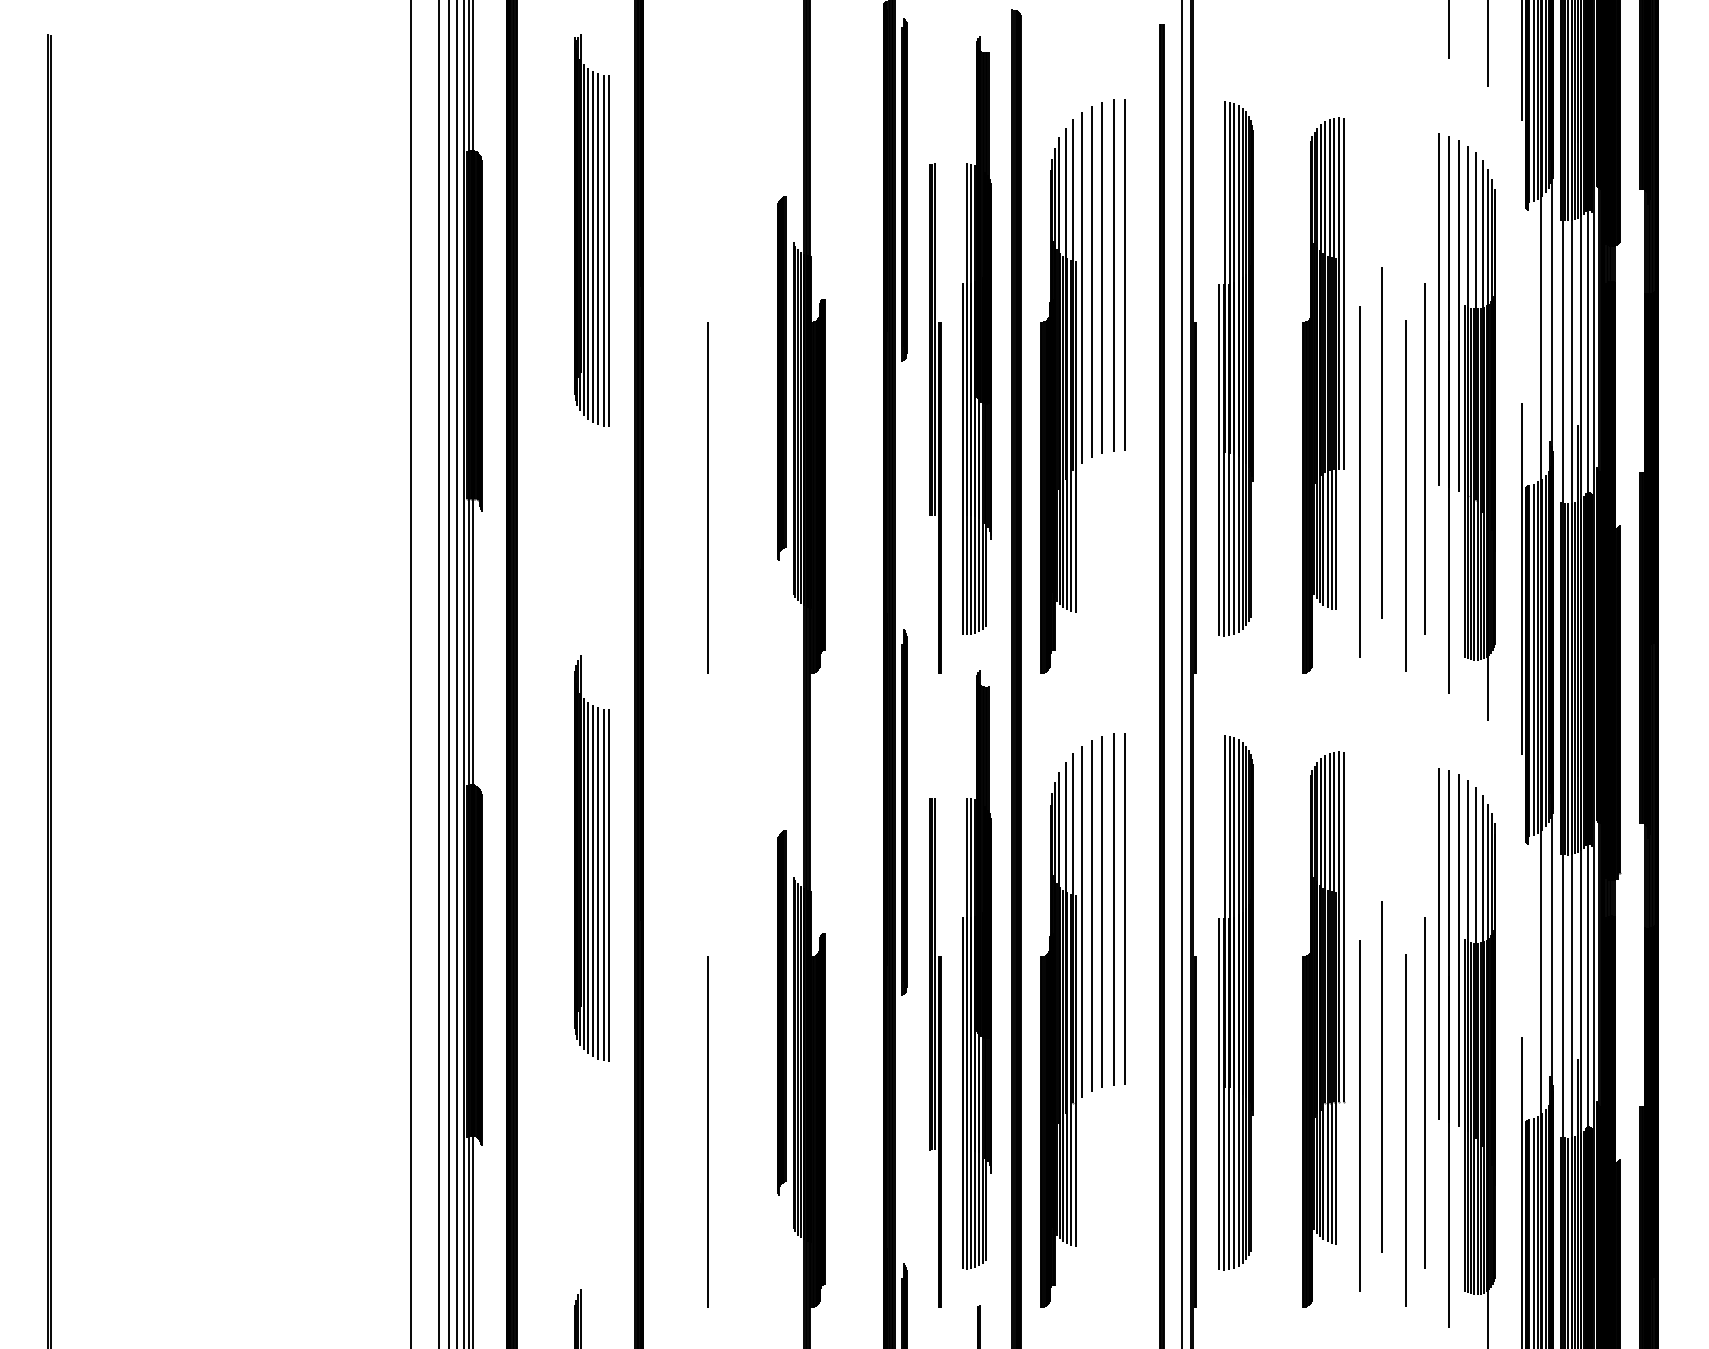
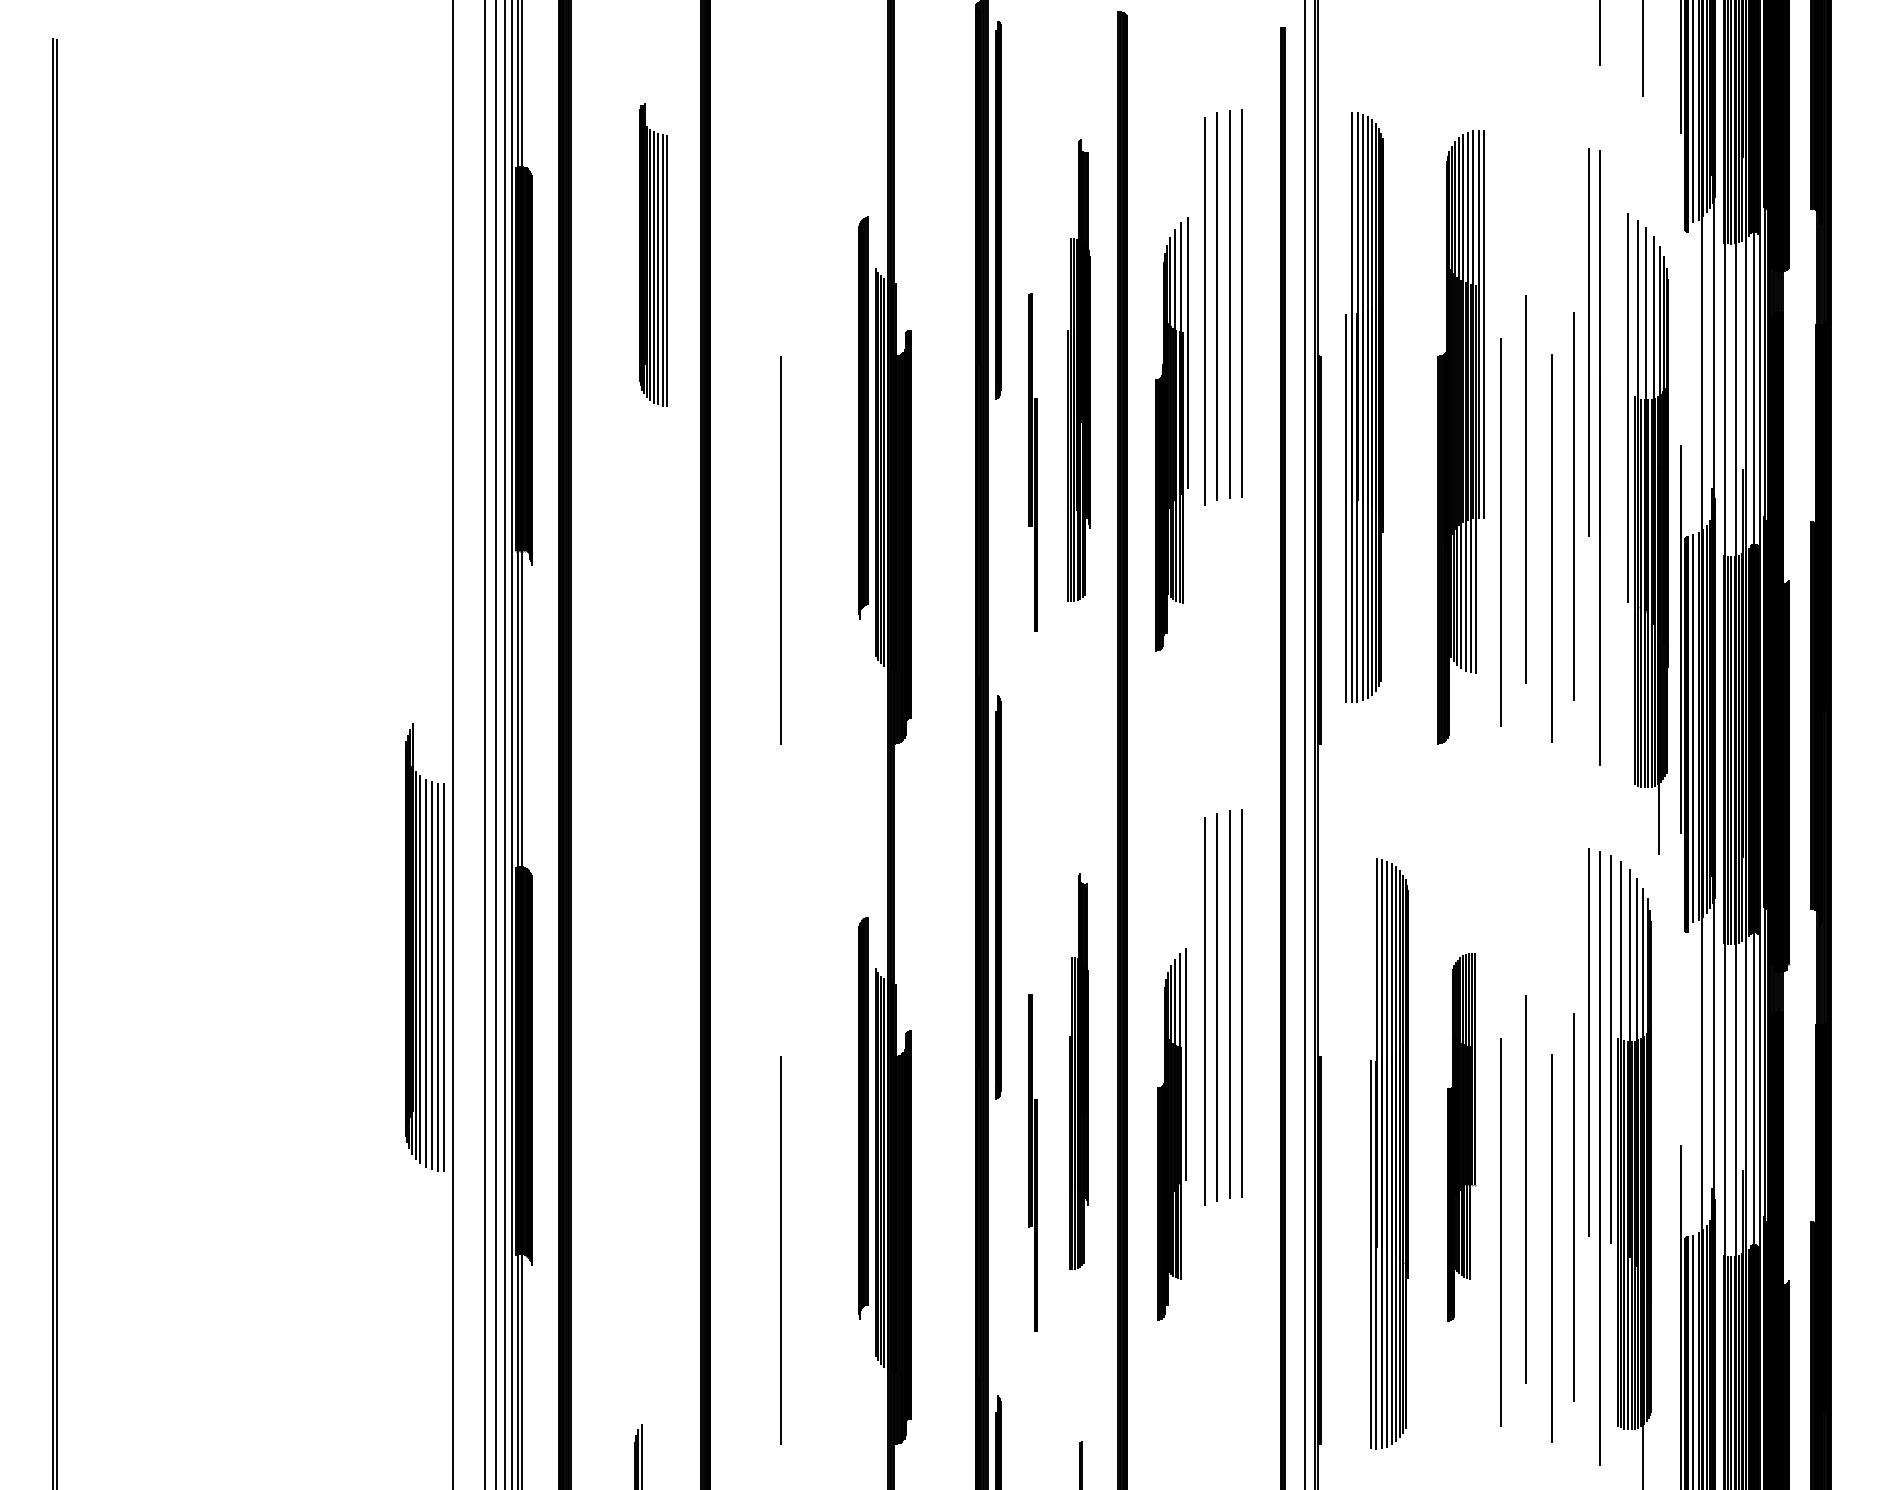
part: (591, 230) -> (653, 254), size x0.7
part: (976, 335) -> (1078, 370), size x0.7
part: (1061, 392) -> (1172, 433), size x0.7
part: (935, 418) -> (1032, 462), size x0.6
part: (1476, 430) -> (1646, 534), moved
part: (591, 858) -> (424, 948), moved
part: (976, 969) -> (1078, 1070), size x0.6
part: (1235, 1002) -> (1388, 1153), moved
part: (1061, 1026) -> (1172, 1133), size x0.6
part: (1323, 1029) -> (1461, 1136), size x0.6
part: (935, 1052) -> (1032, 1162), size x0.6

